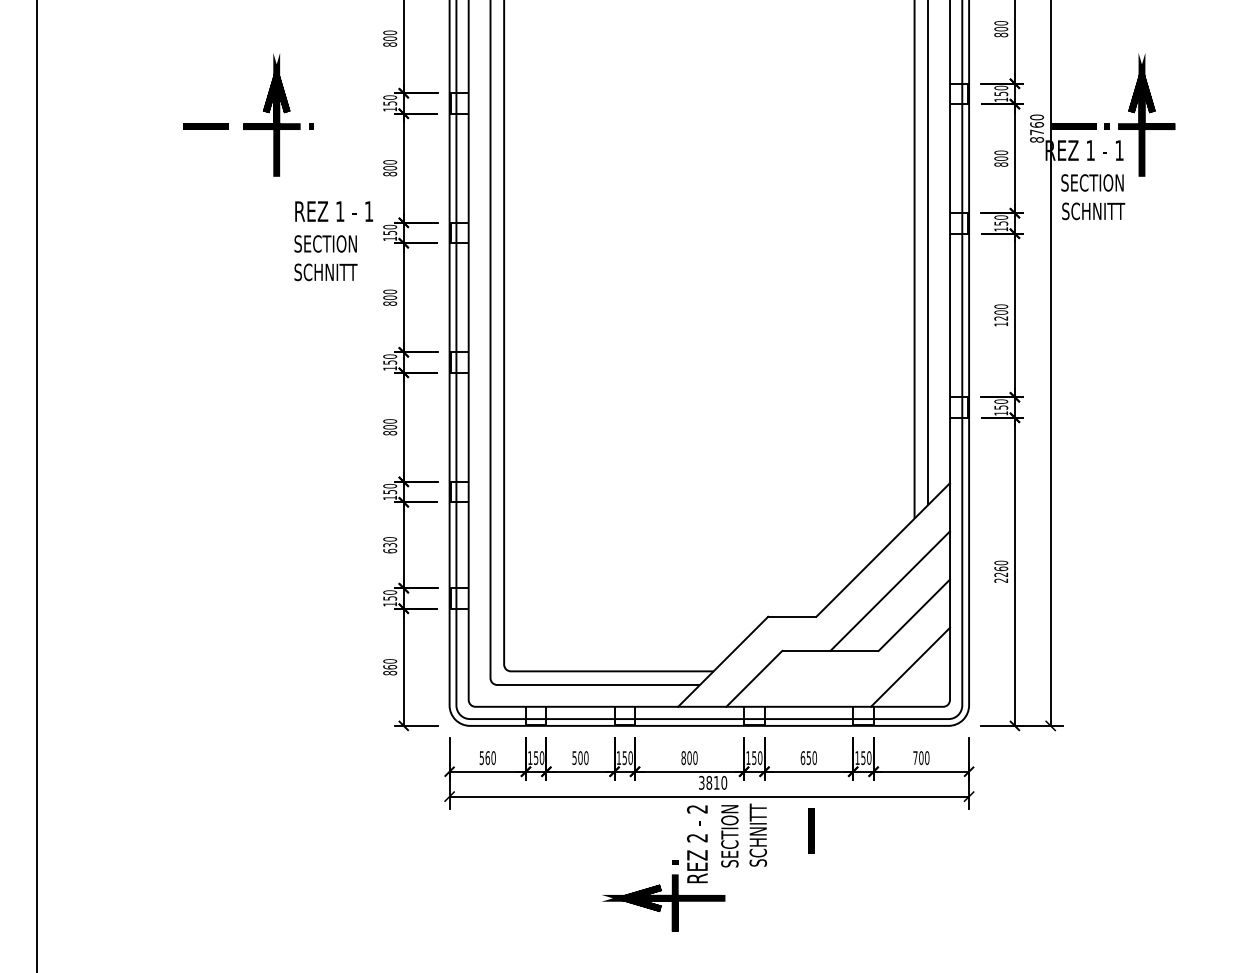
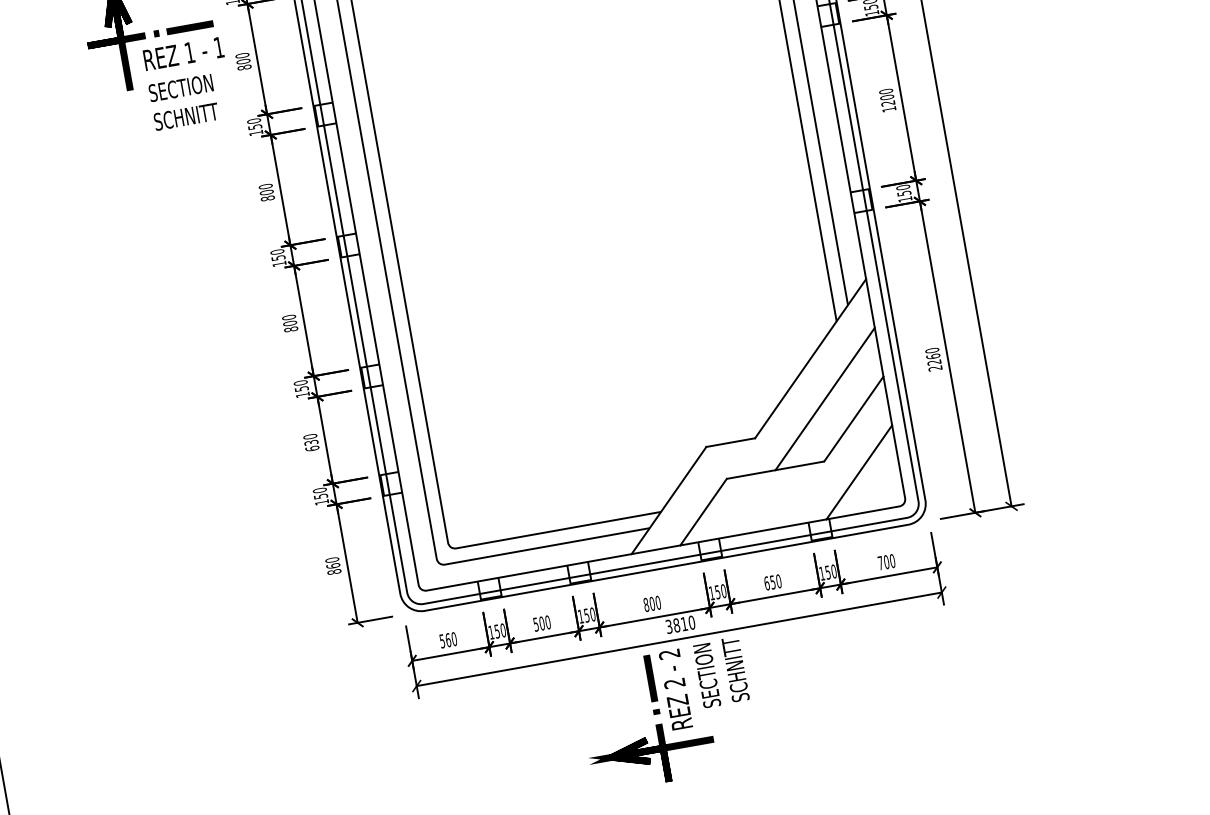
line: (205, 126) -> (189, 27), moved
text: (333, 241) -> (188, 84), moved
line: (811, 830) -> (650, 677), moved

